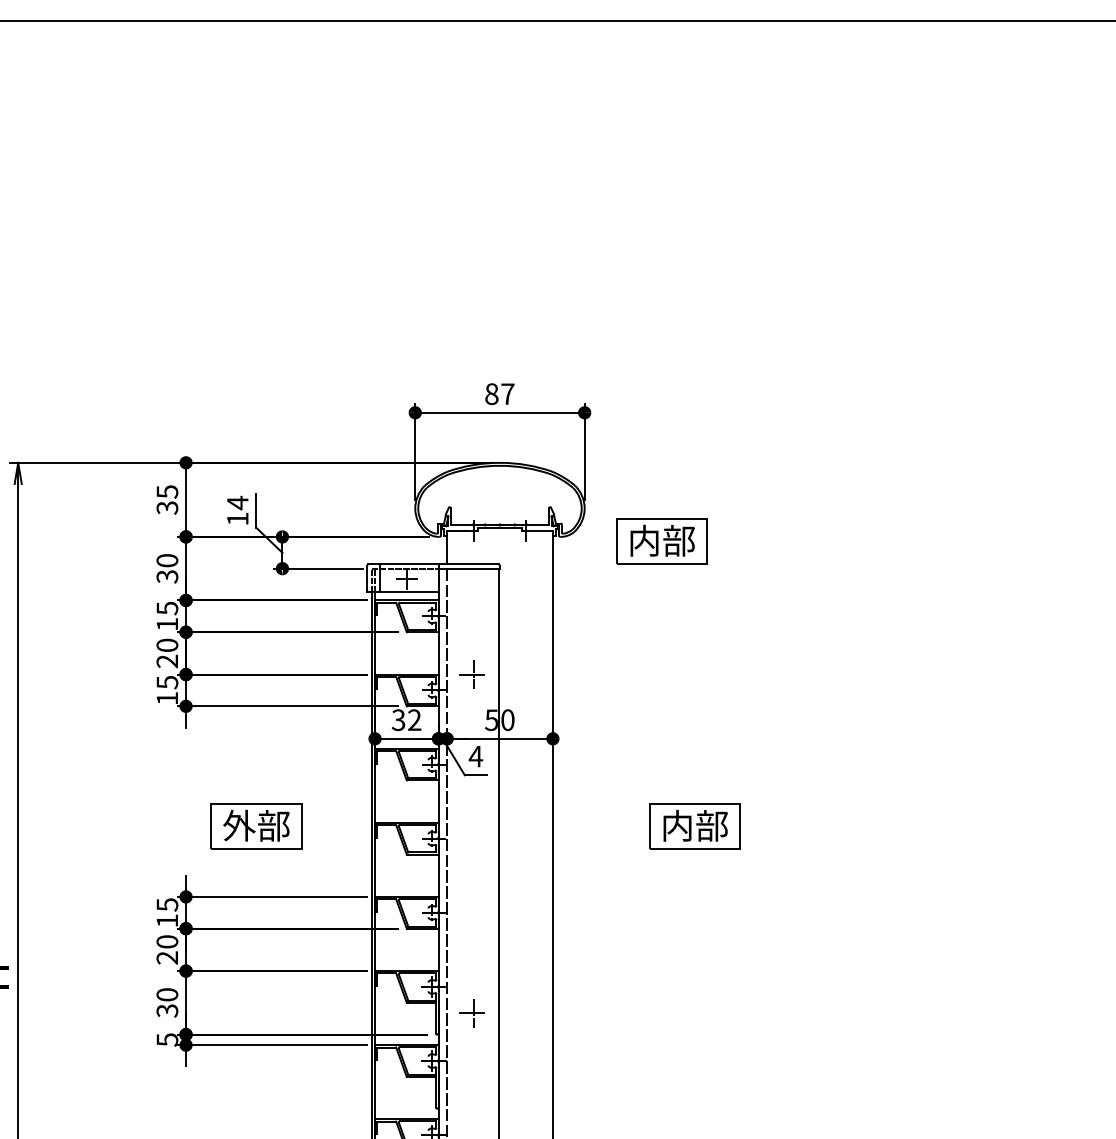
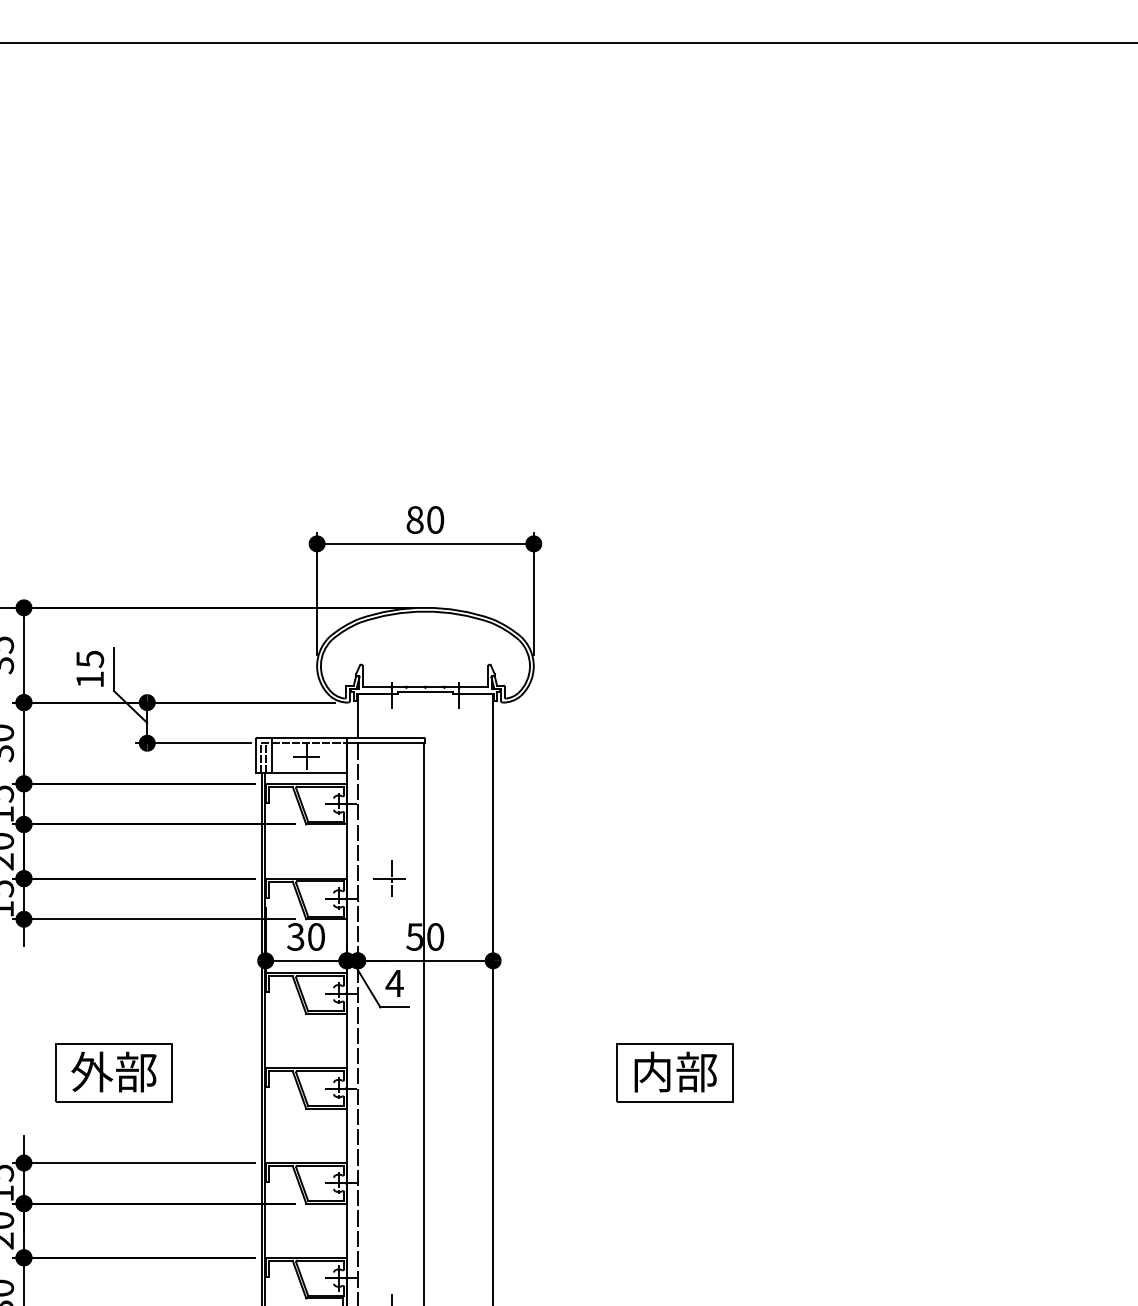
text: (507, 393) -> (435, 519), 87 -> 80
text: (237, 502) -> (89, 658), 14 -> 15
part: (661, 541) -> (632, 708), removed
text: (414, 720) -> (316, 937), 32 -> 30

